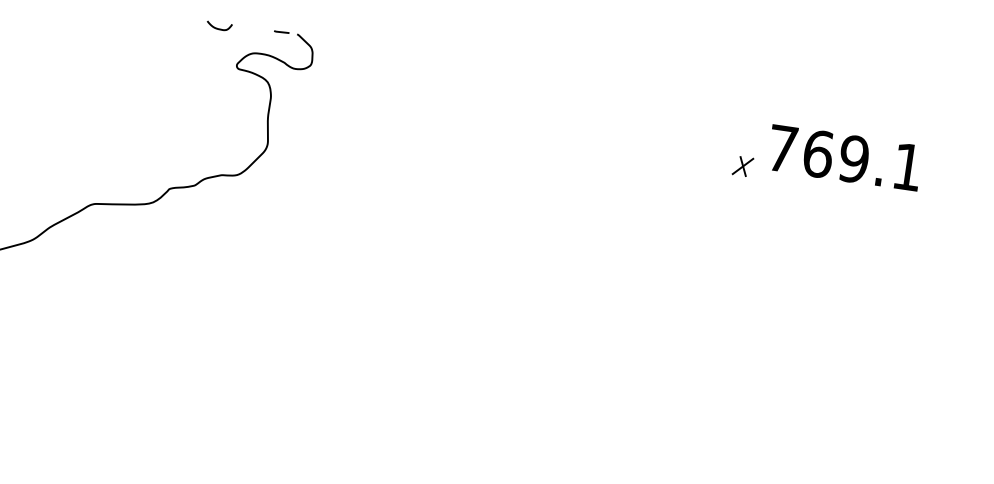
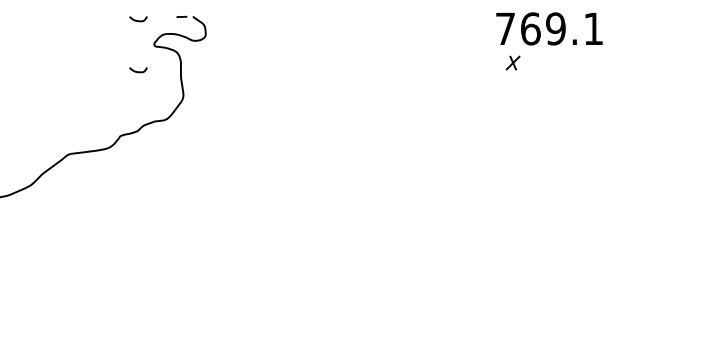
curve: (208, 100) -> (138, 71), added
text: (845, 157) -> (549, 28), moved

